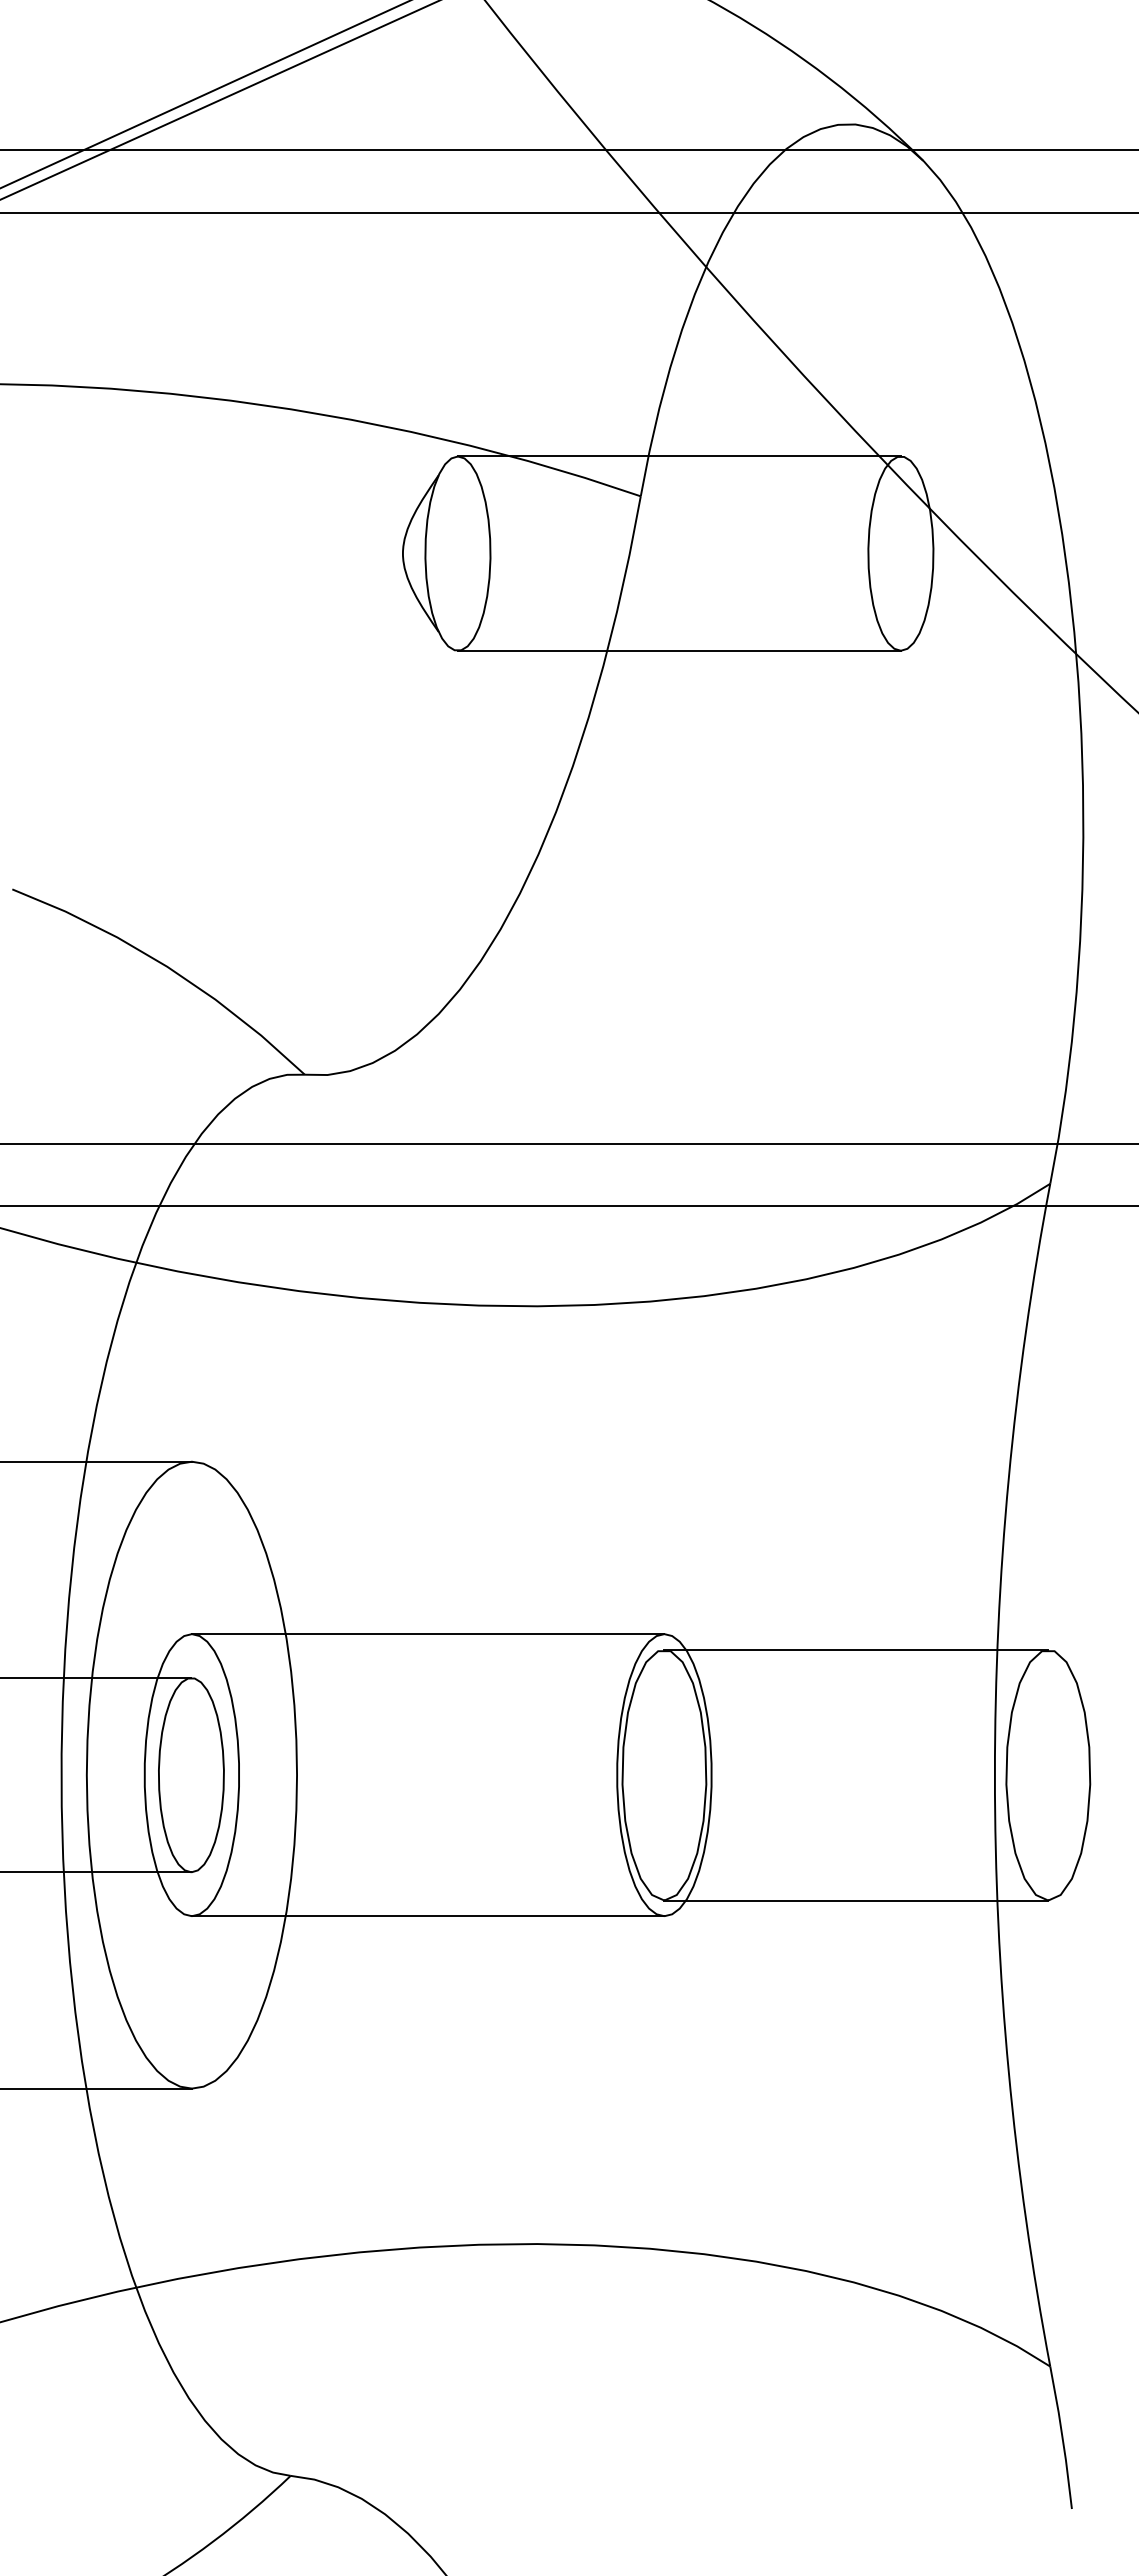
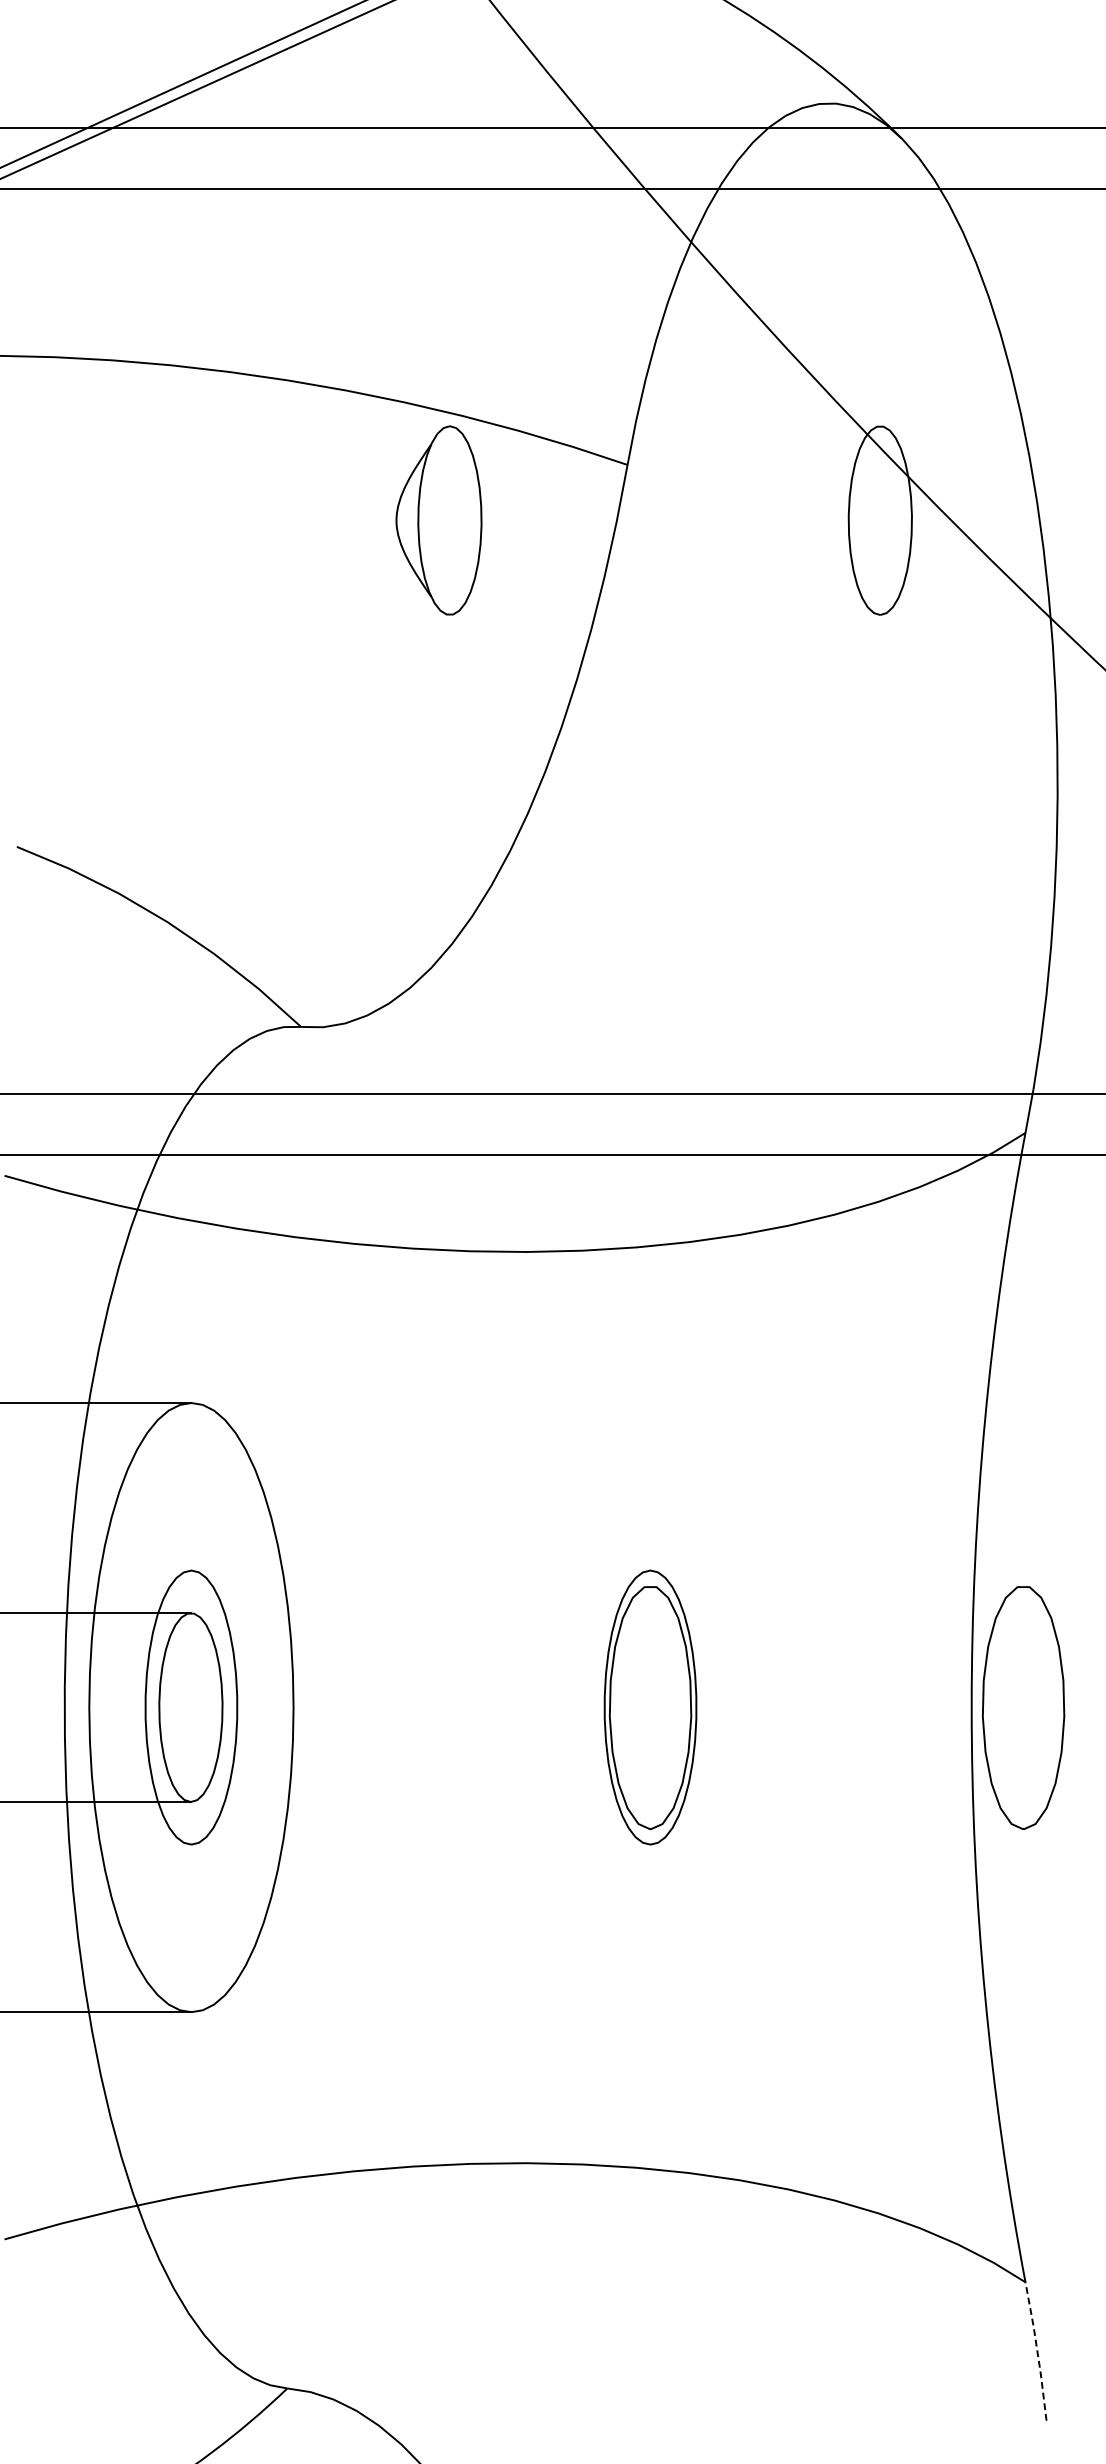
line: (678, 456) -> (664, 426), removed
line: (678, 650) -> (664, 614), removed
line: (427, 1634) -> (420, 1570), removed
line: (856, 1649) -> (837, 1585), removed
line: (856, 1900) -> (837, 1829), removed
line: (427, 1916) -> (420, 1844), removed
line: (1062, 2437) -> (1037, 2351), solid -> dashed

